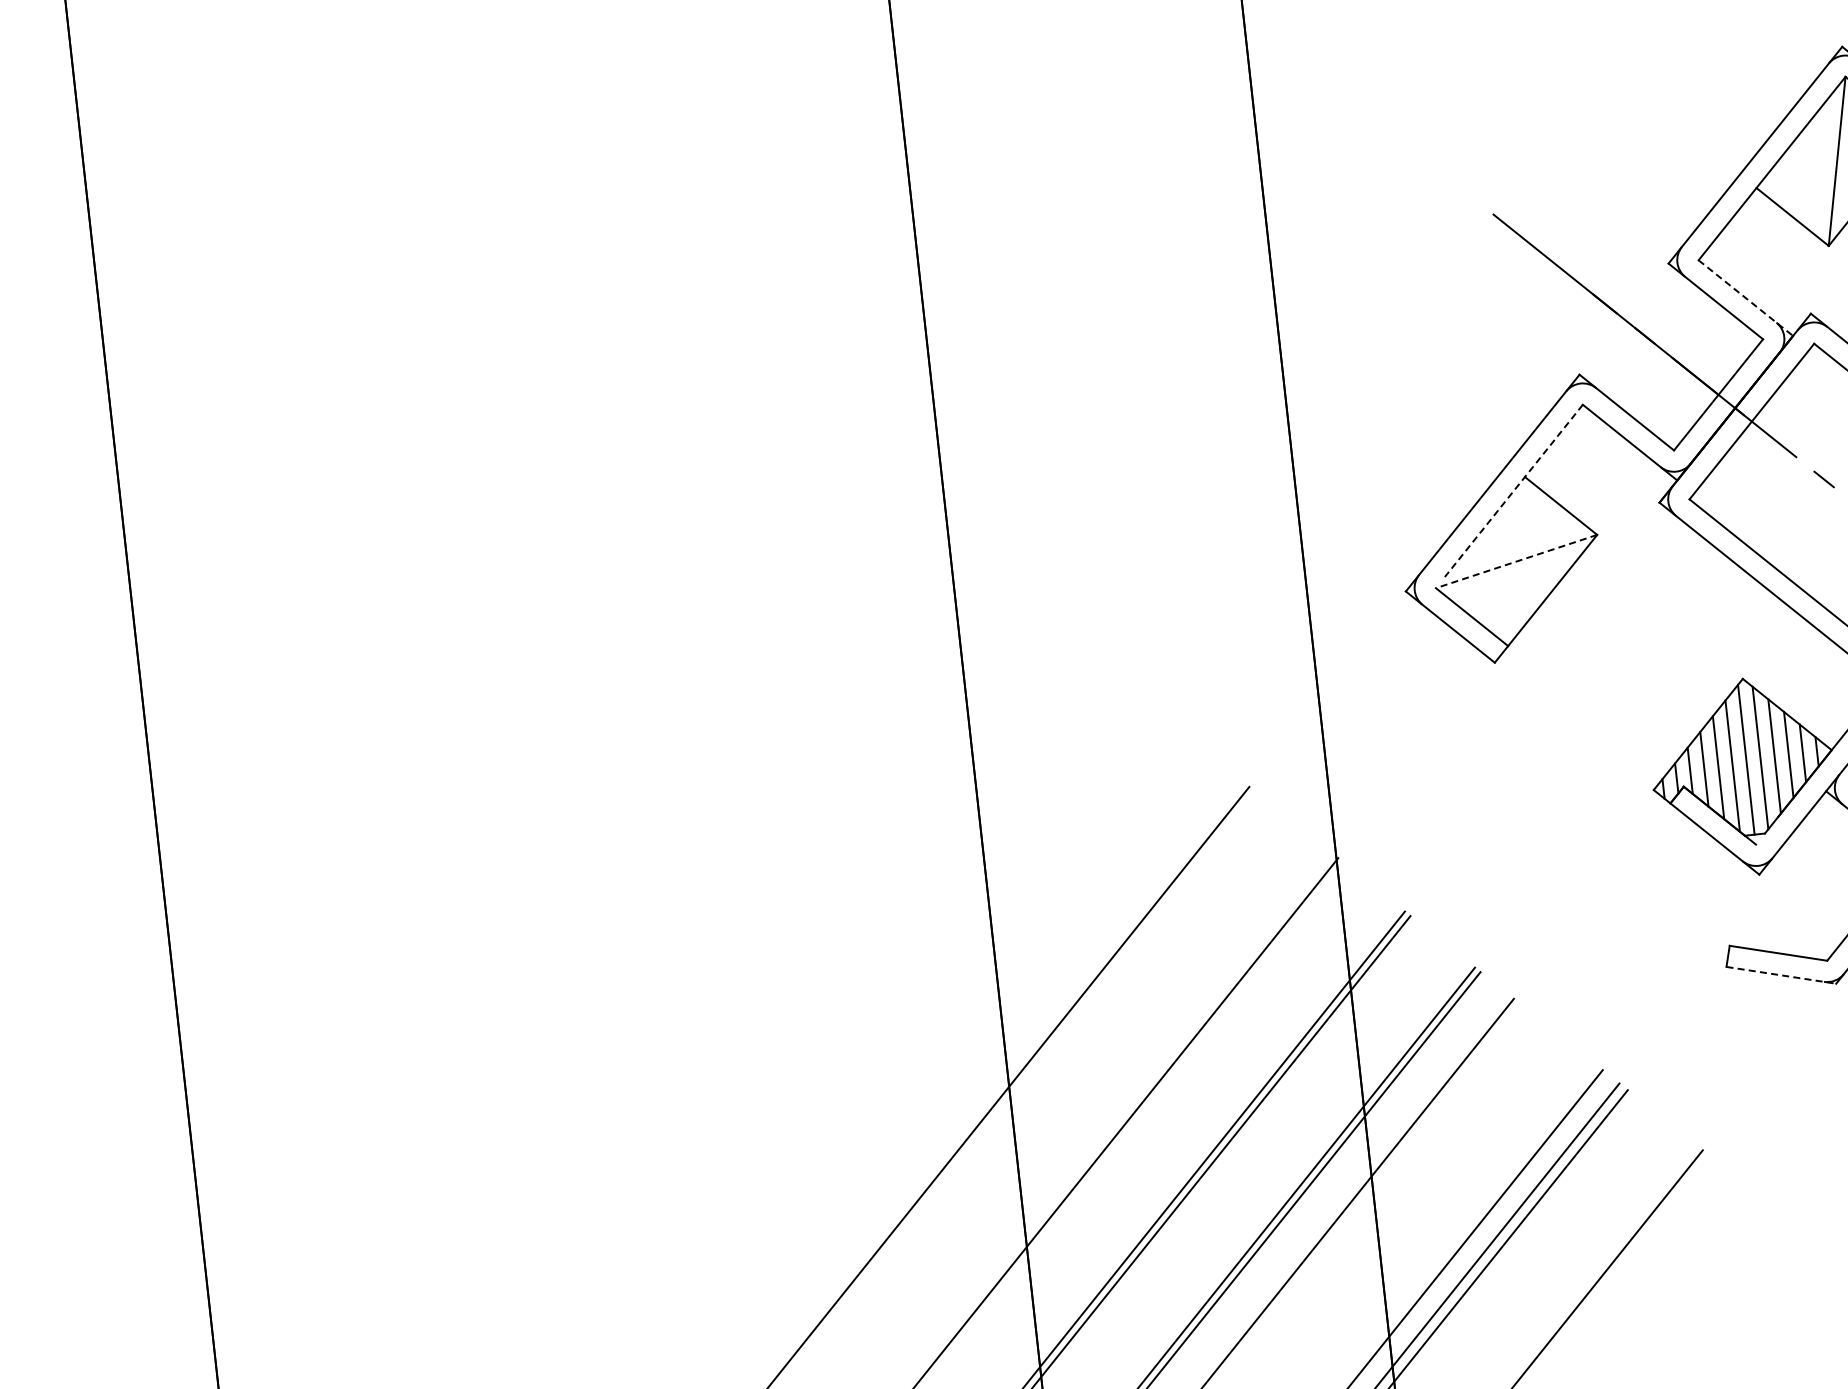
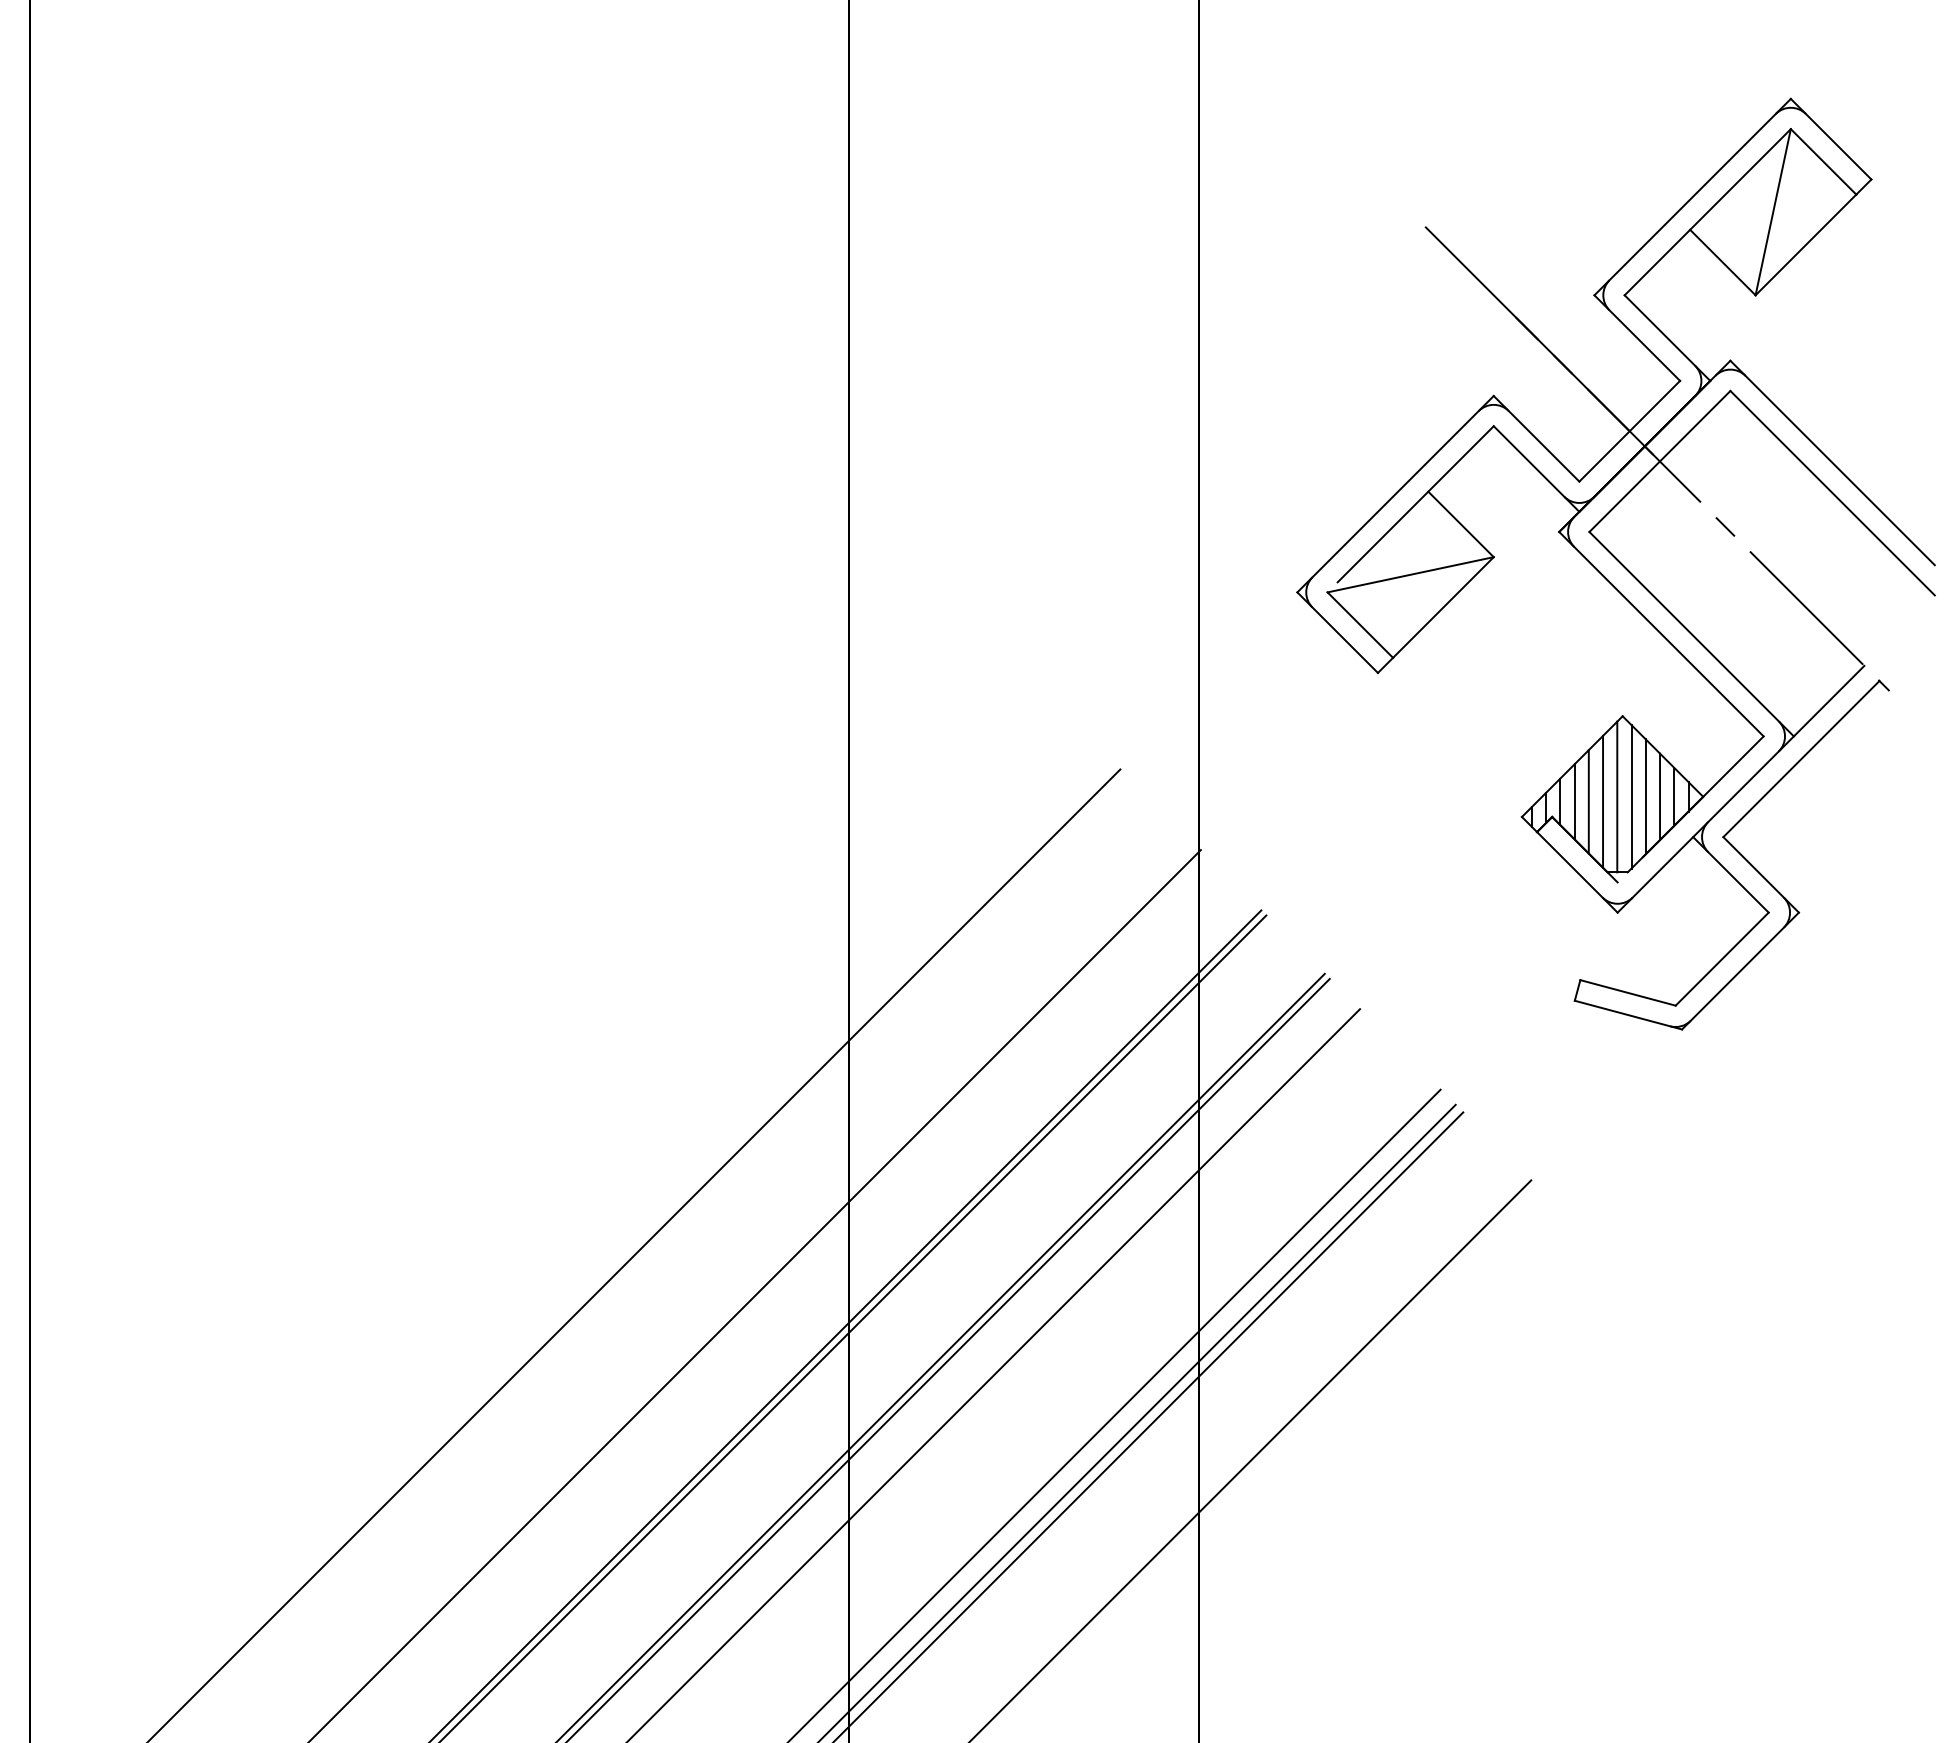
line: (1745, 298) -> (1667, 338), dashed -> solid
line: (1513, 491) -> (1415, 504), dashed -> solid
line: (1516, 561) -> (1410, 574), dashed -> solid
line: (1781, 975) -> (1628, 1015), dashed -> solid

